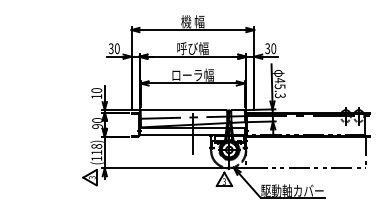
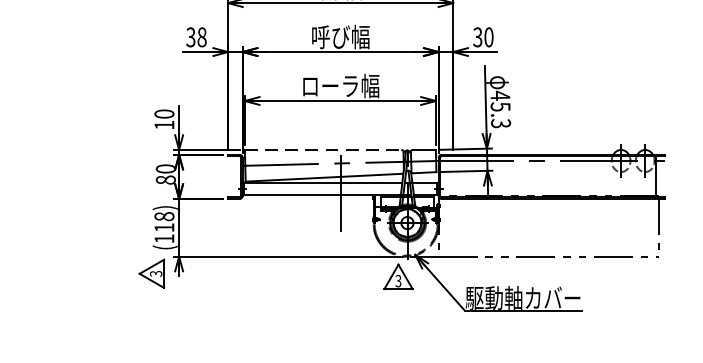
text: (116, 48) -> (200, 36), 30 -> 38
line: (183, 110) -> (323, 150), solid -> dashed
text: (97, 126) -> (165, 179), 90 -> 80

